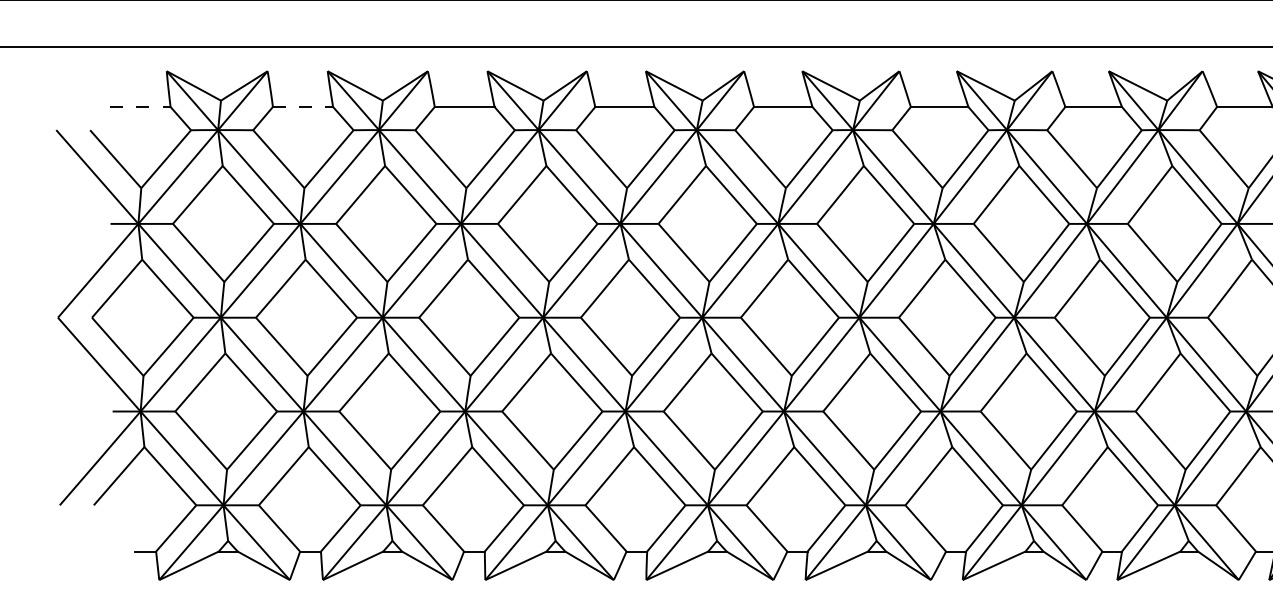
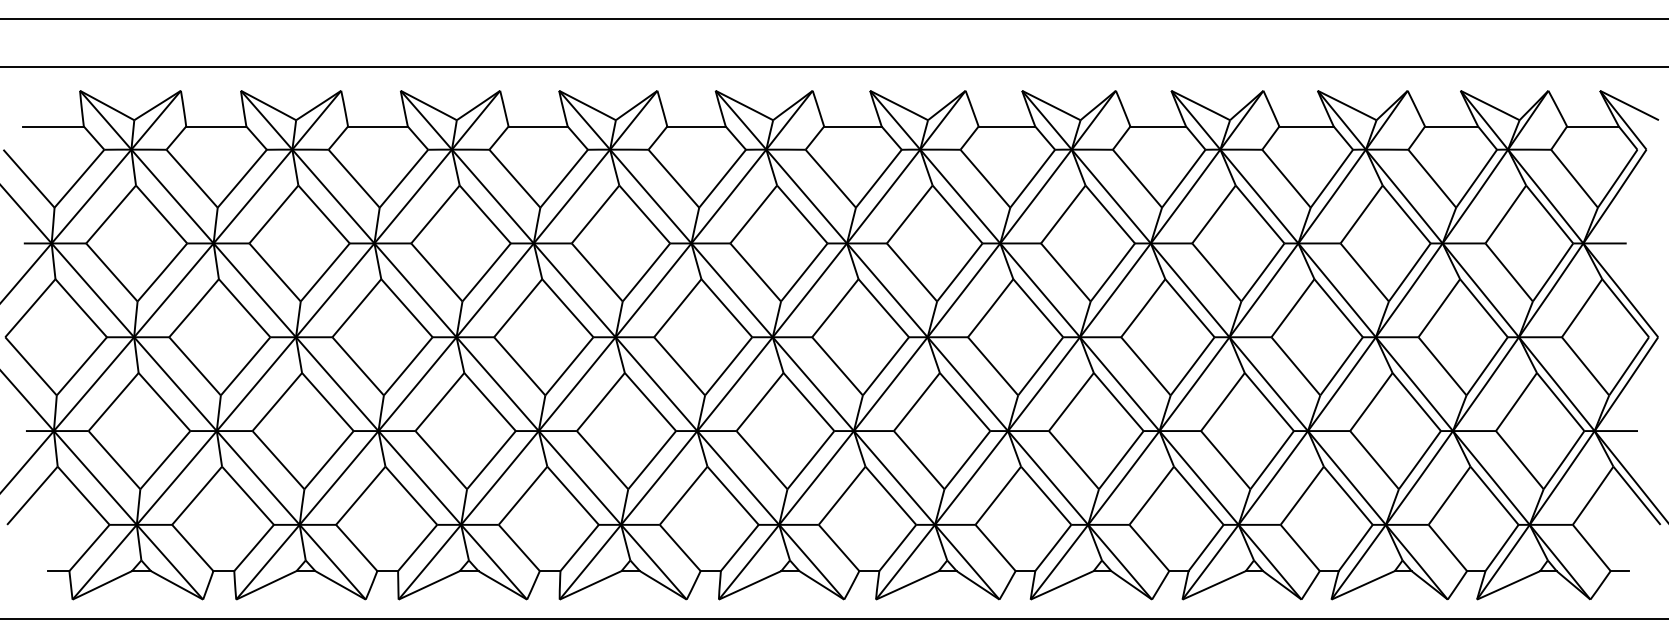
line: (141, 106) -> (54, 126), dashed -> solid
line: (303, 106) -> (216, 126), dashed -> solid

